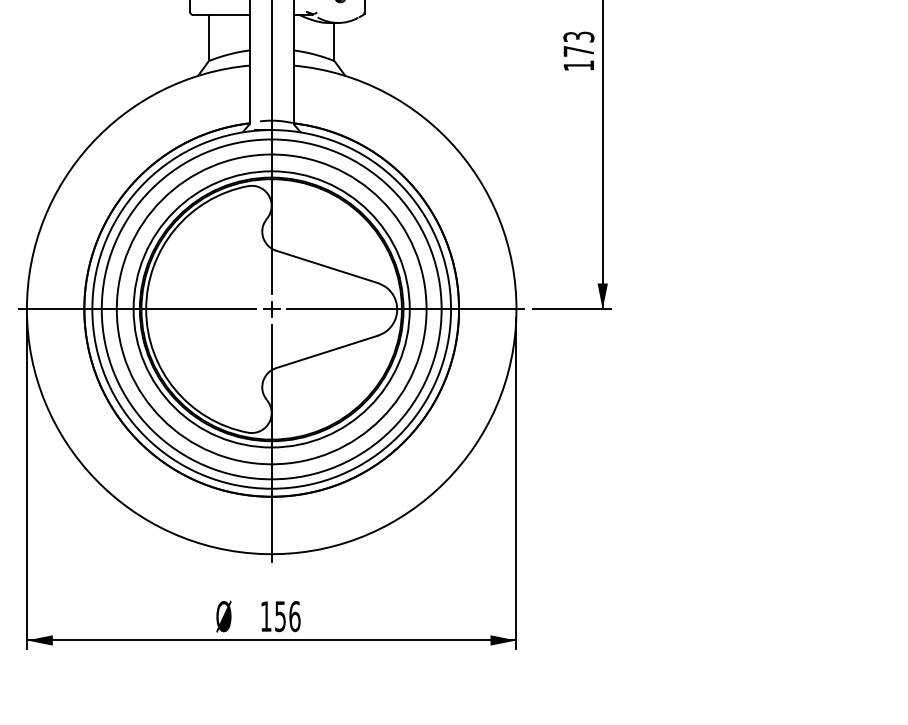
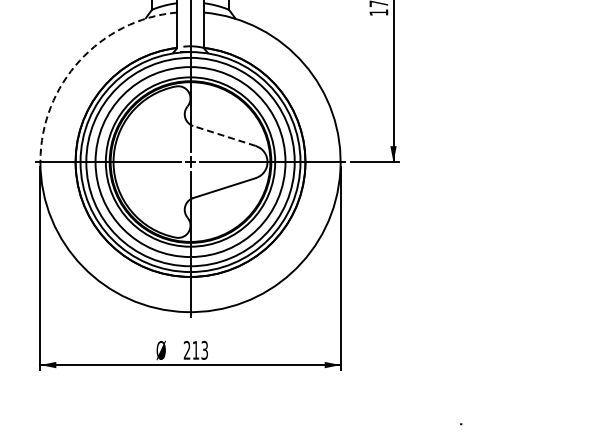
arc: (90, 143) -> (79, 60), solid -> dashed
line: (327, 267) -> (224, 136), solid -> dashed
text: (279, 615) -> (195, 349), 156 -> 213

